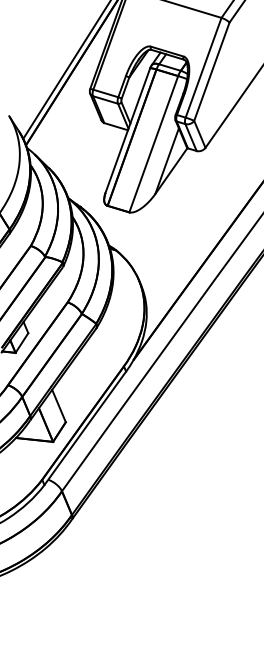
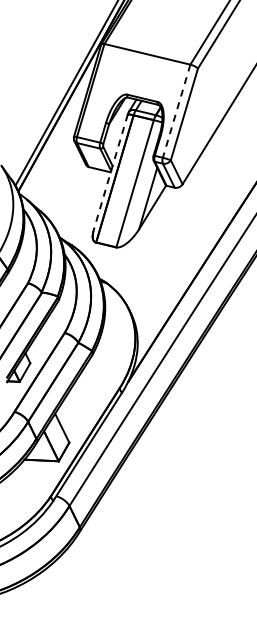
line: (203, 68) -> (176, 111), solid -> dashed
line: (127, 130) -> (110, 172), solid -> dashed

